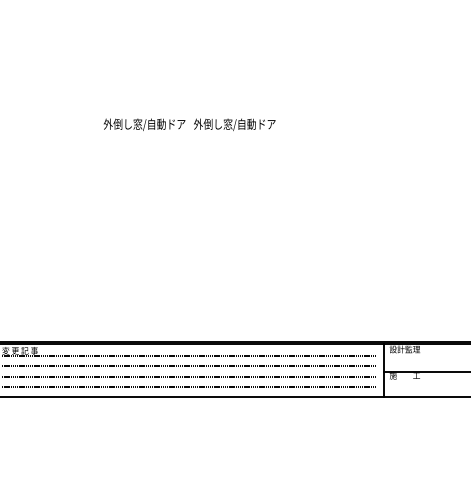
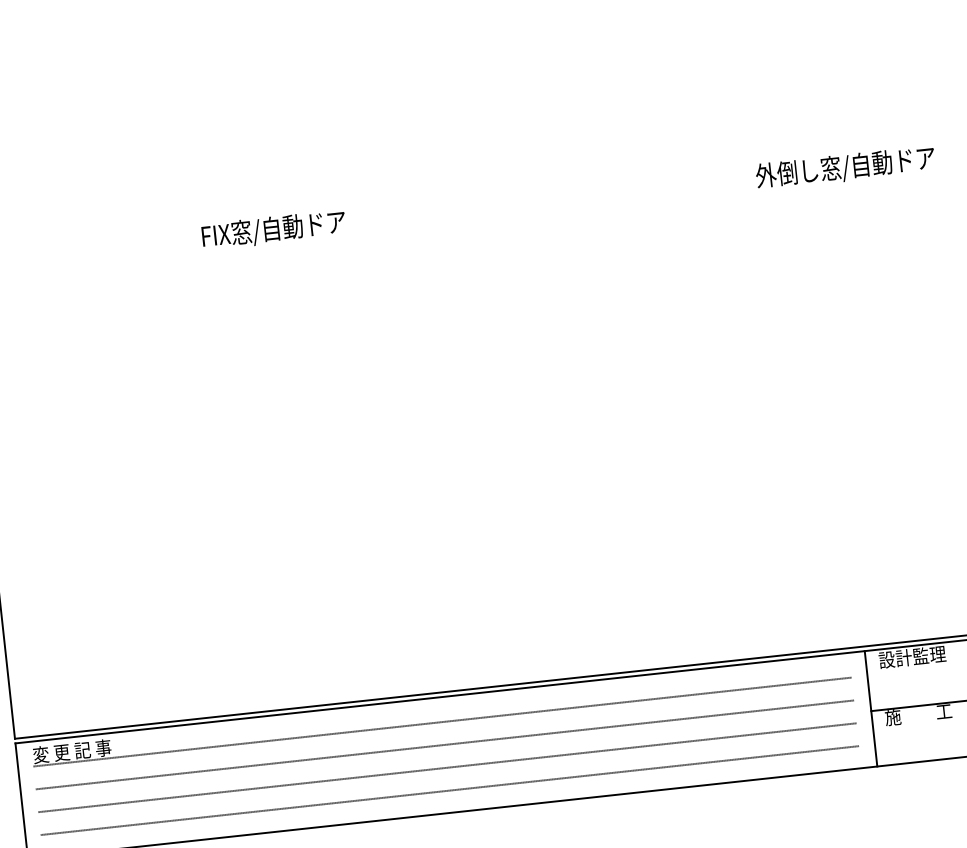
text: (144, 124) -> (290, 227), 外倒し窓/自動ドア -> FIX窓/自動ドア
text: (234, 124) -> (844, 167), moved

